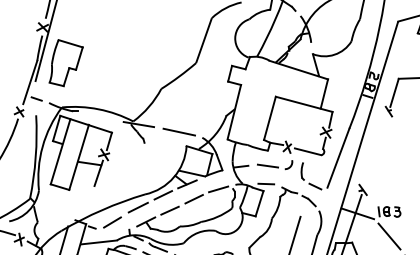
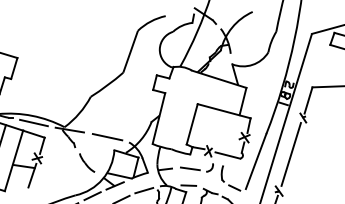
line: (100, 116) -> (34, 122), added
line: (375, 150) -> (290, 154), added
part: (156, 159) -> (86, 162), added

